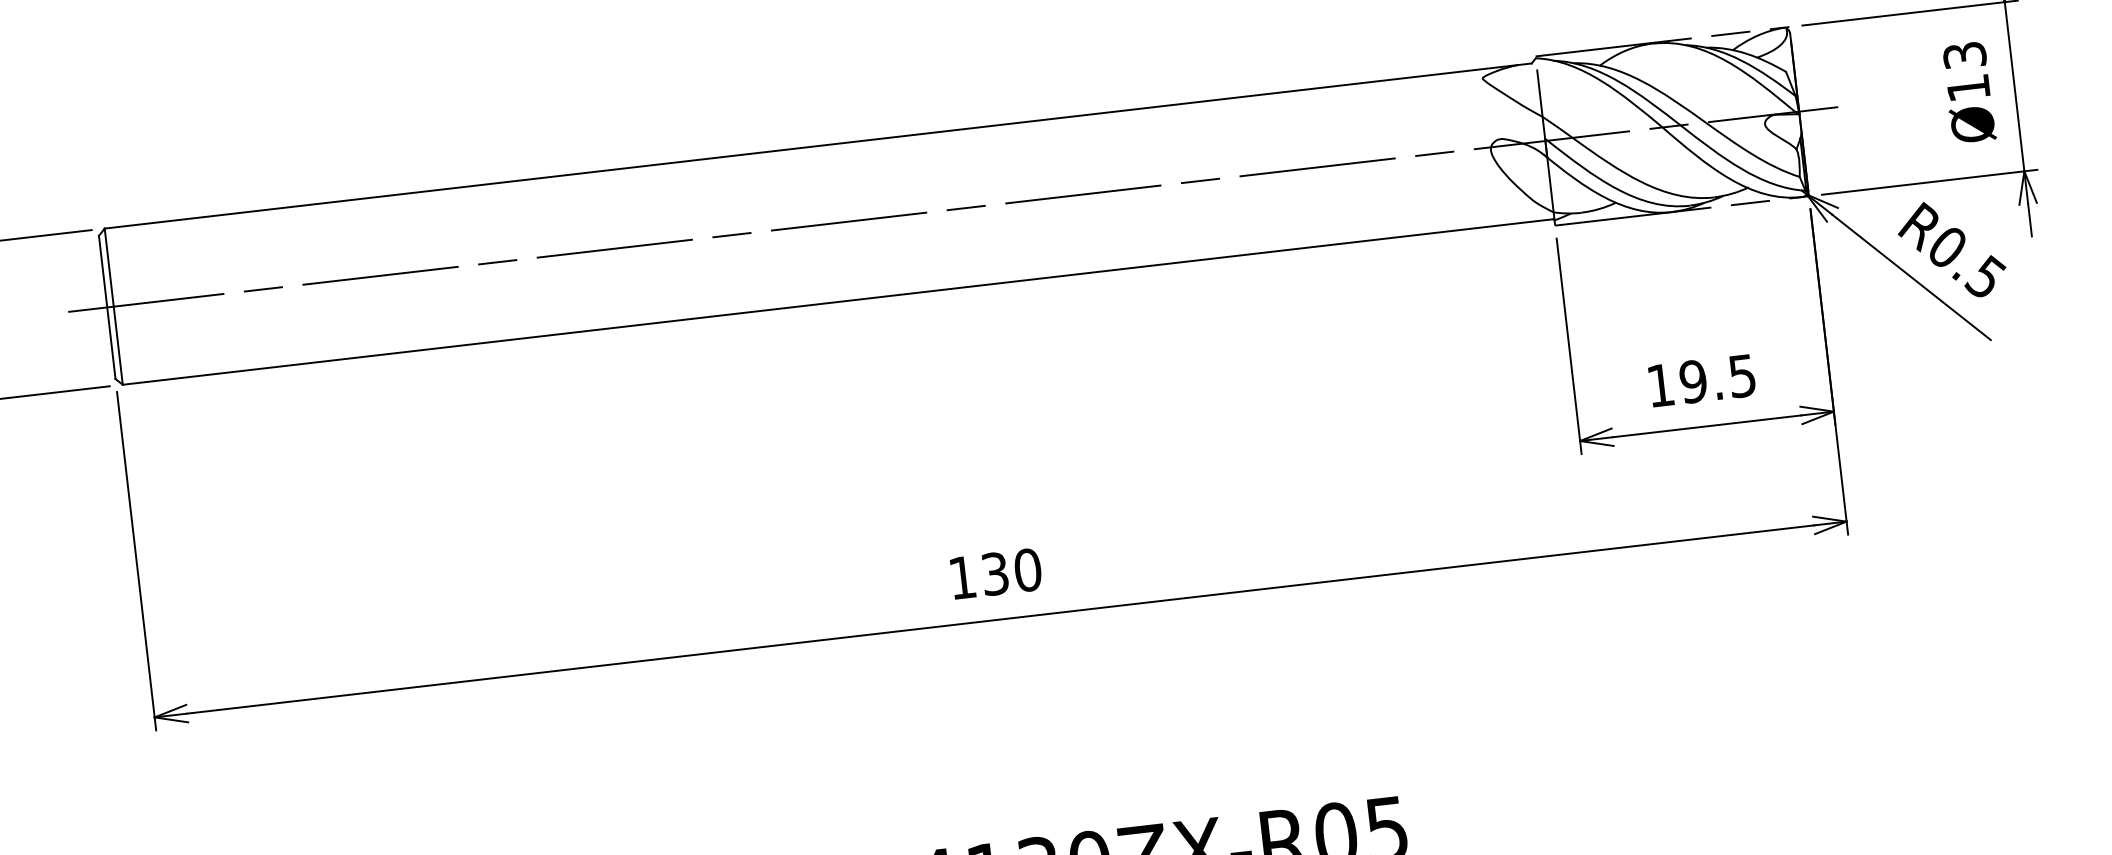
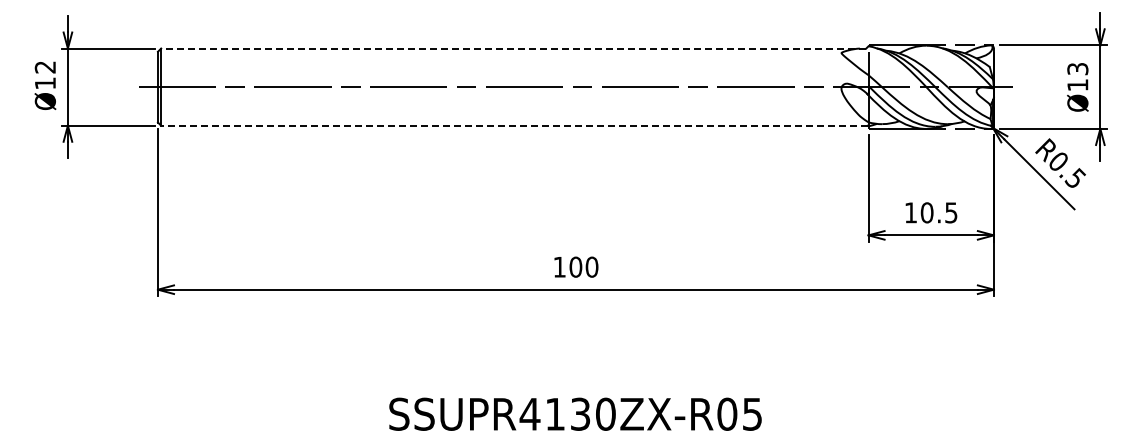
line: (817, 145) -> (513, 48), solid -> dashed
line: (837, 301) -> (514, 125), solid -> dashed
text: (1692, 381) -> (926, 212), 19.5 -> 10.5
text: (994, 572) -> (575, 266), 130 -> 100

